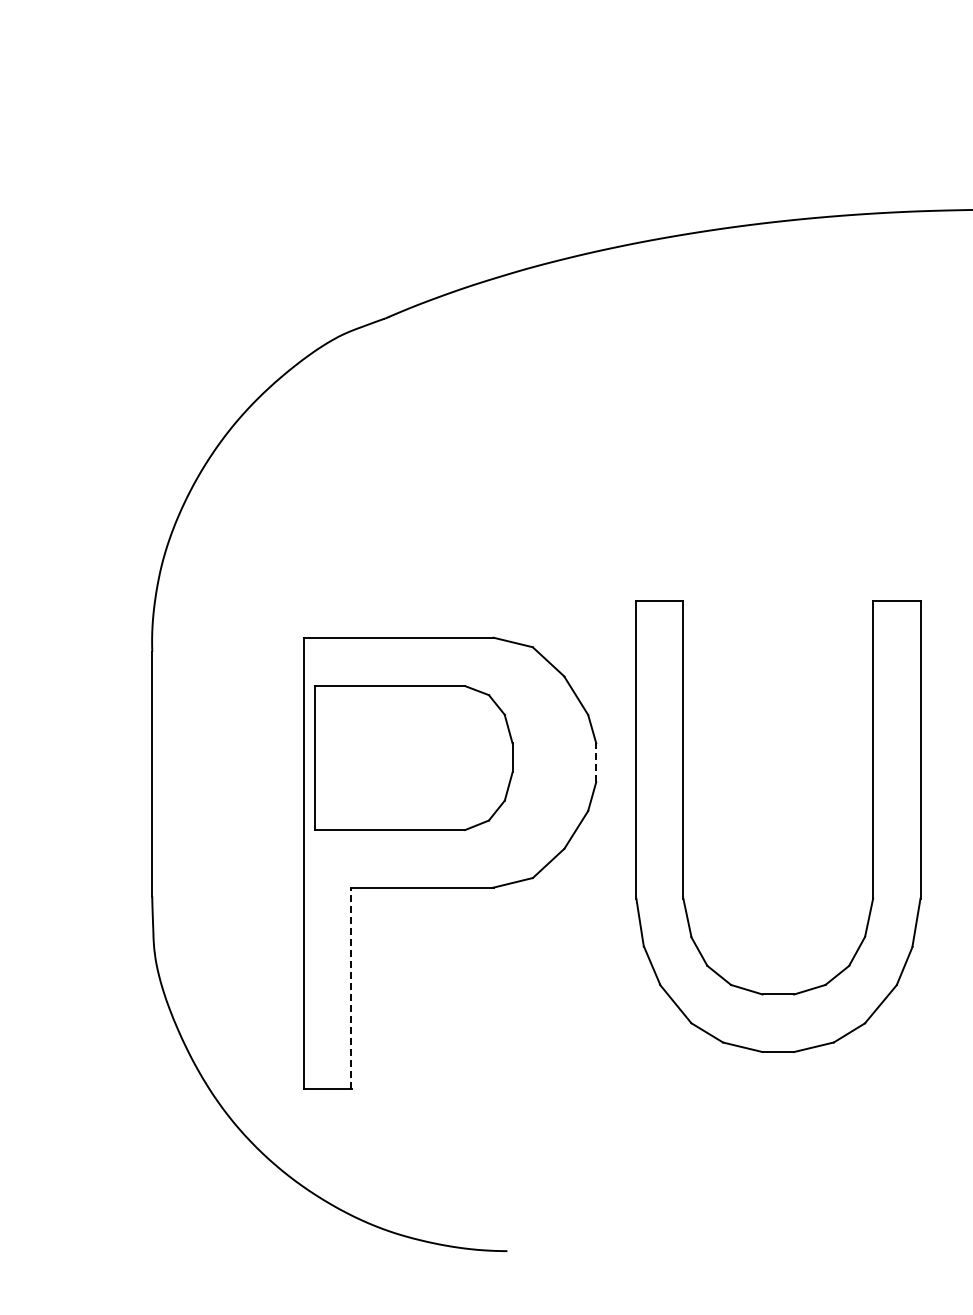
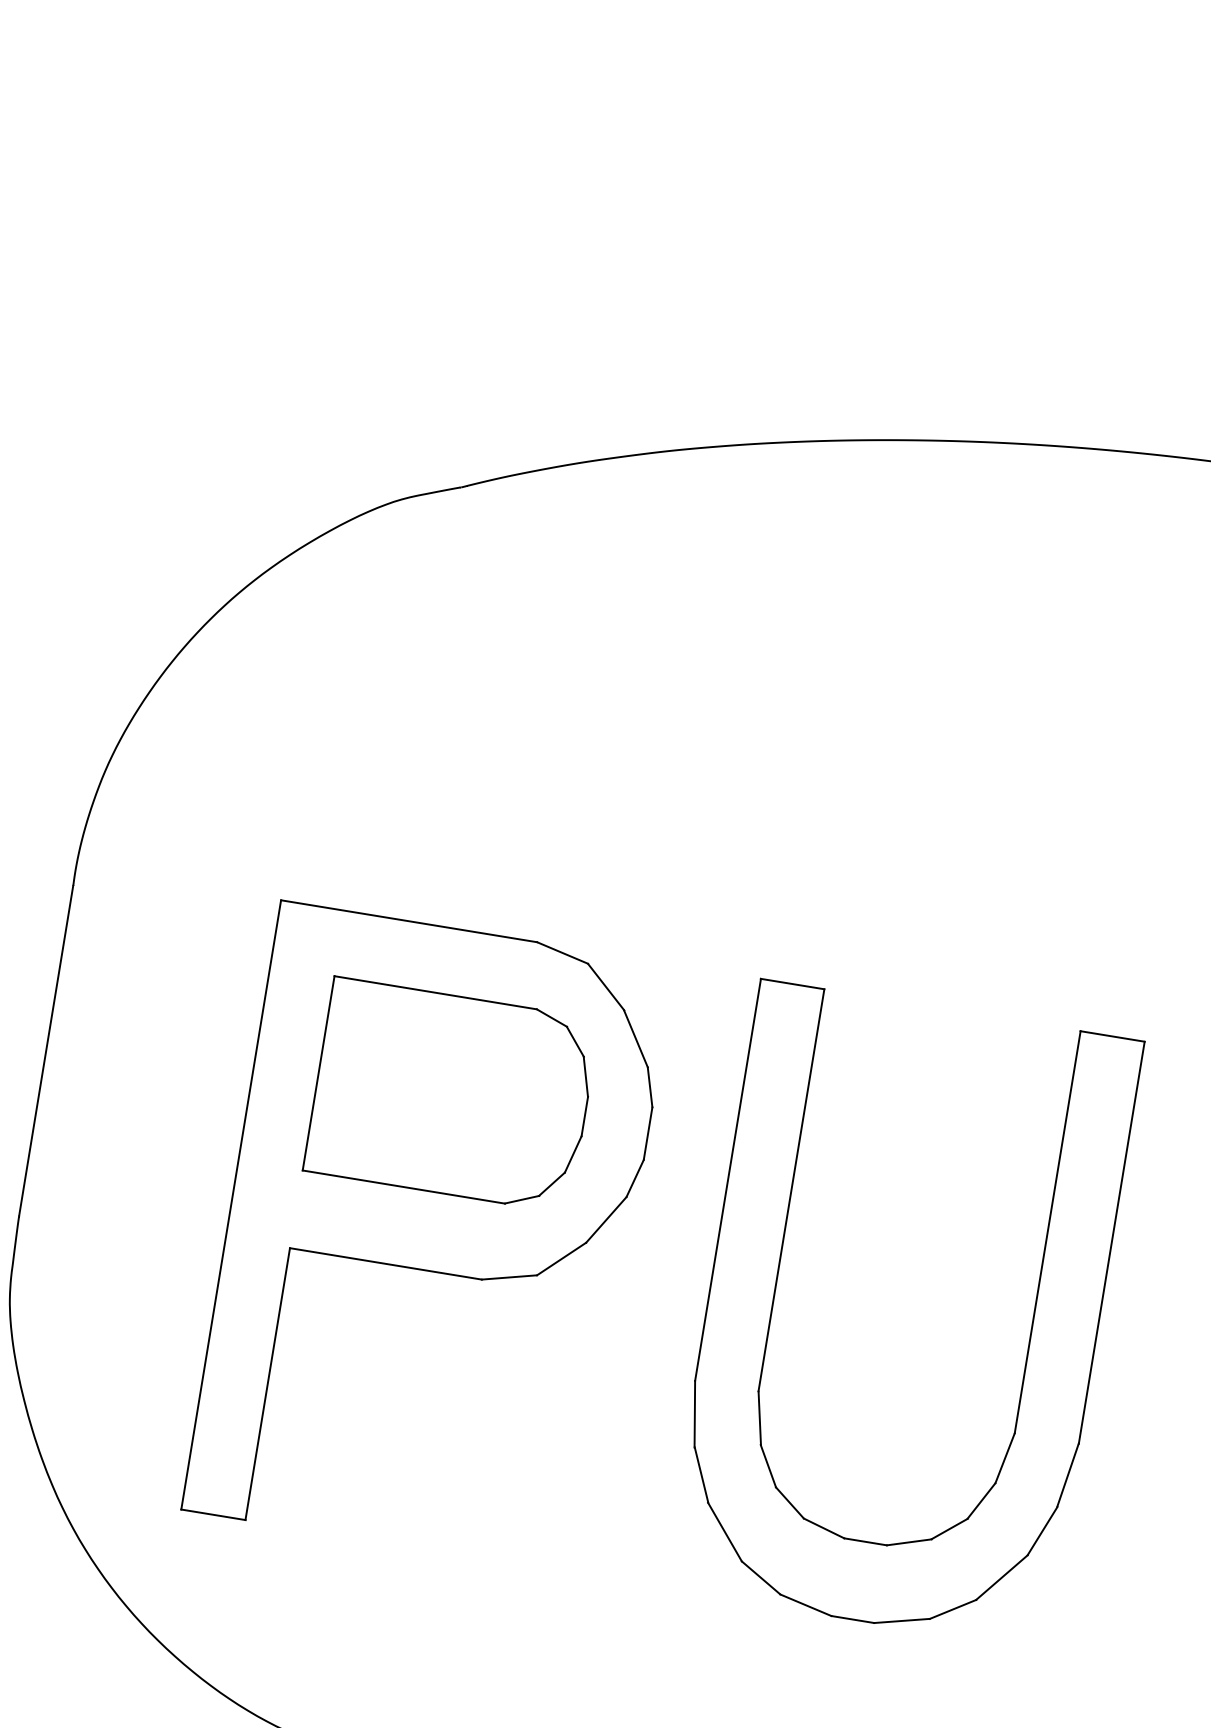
part: (413, 757) -> (451, 1094), moved
line: (596, 762) -> (648, 1133), dashed -> solid
part: (872, 826) -> (1029, 1335), moved
line: (351, 988) -> (267, 1384), dashed -> solid

